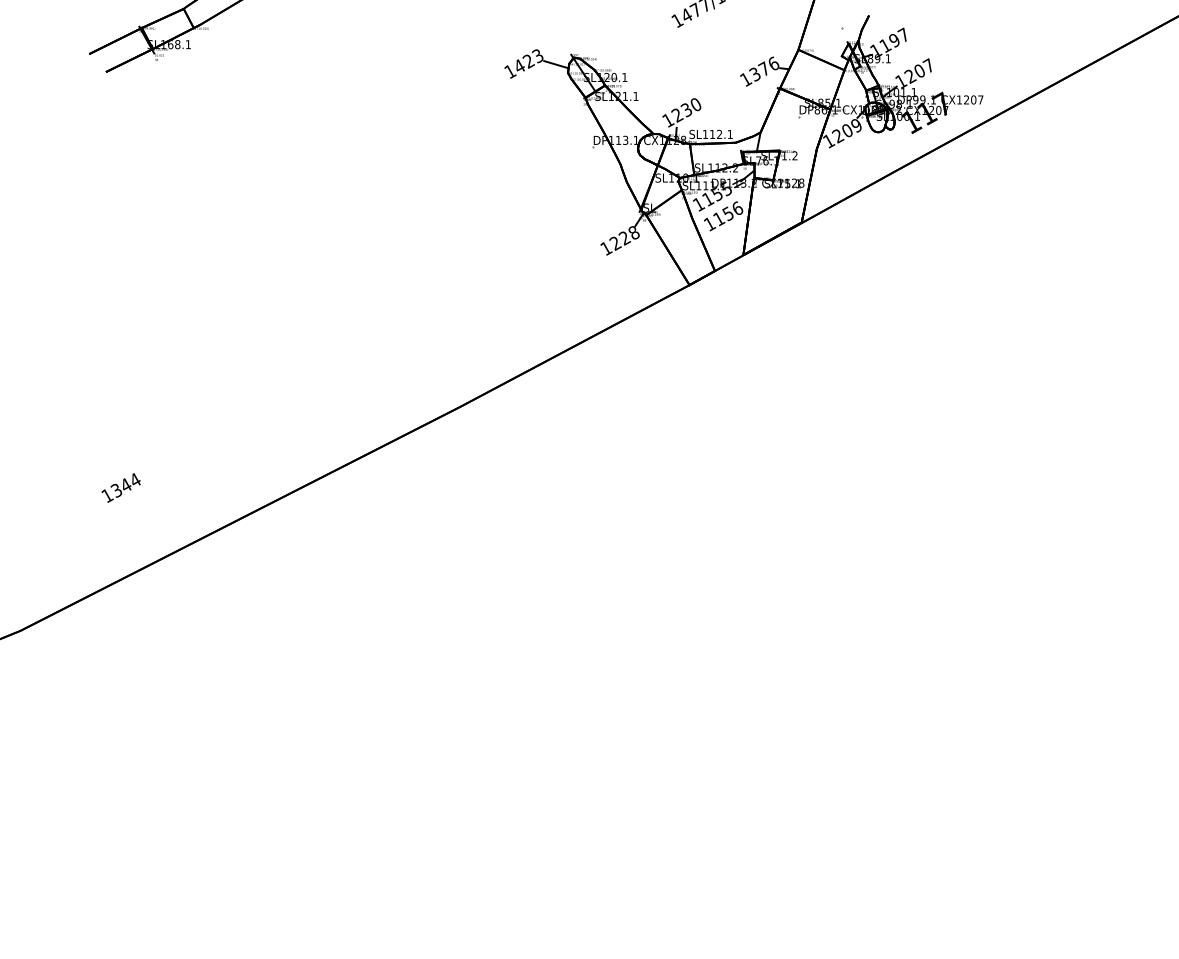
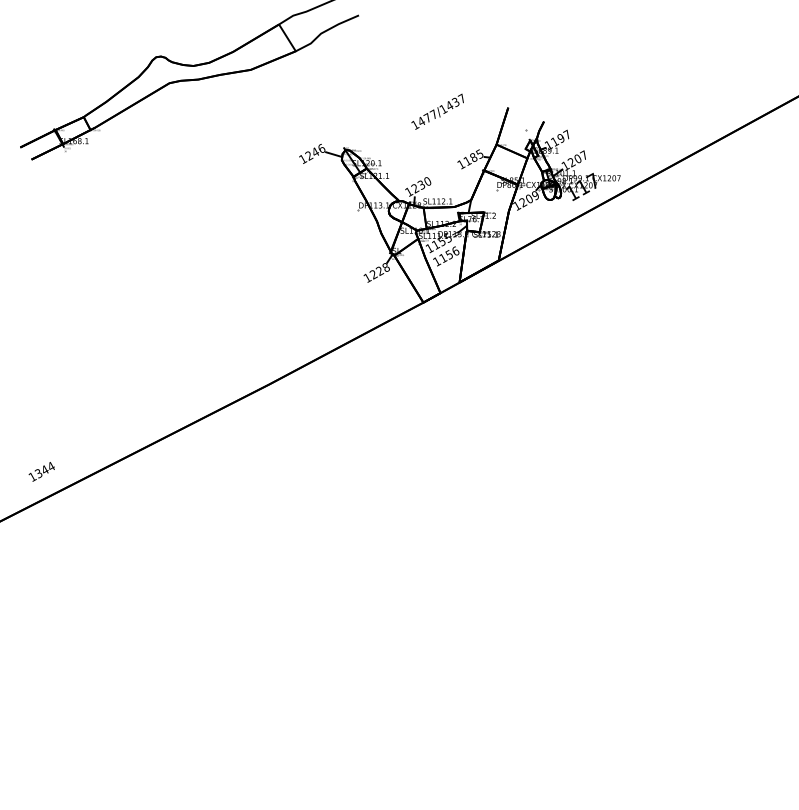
text: (528, 60) -> (315, 151), 1423 -> 1246
text: (764, 68) -> (473, 157), 1376 -> 1185
text: (120, 487) -> (41, 471), moved

